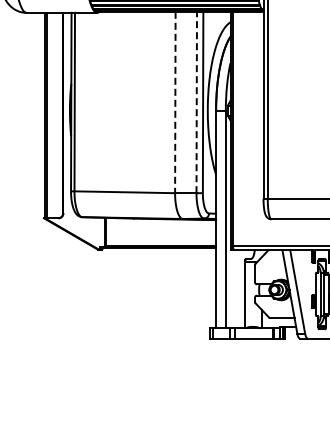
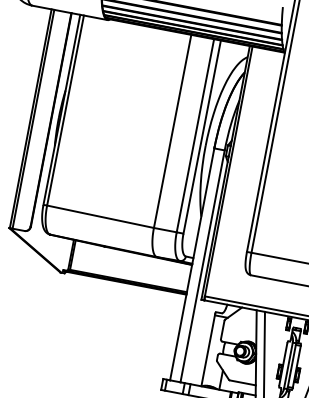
line: (175, 102) -> (172, 131), dashed -> solid
line: (196, 102) -> (195, 135), dashed -> solid

